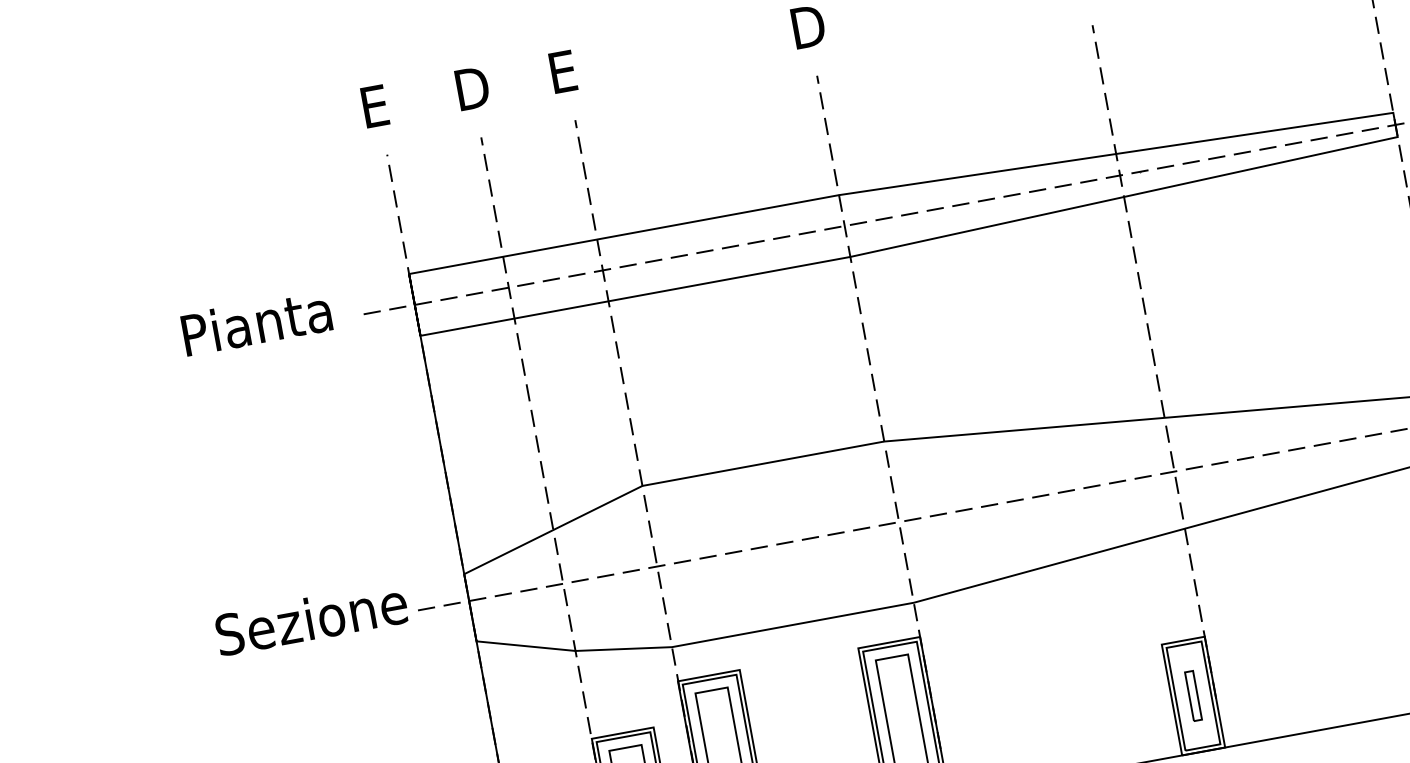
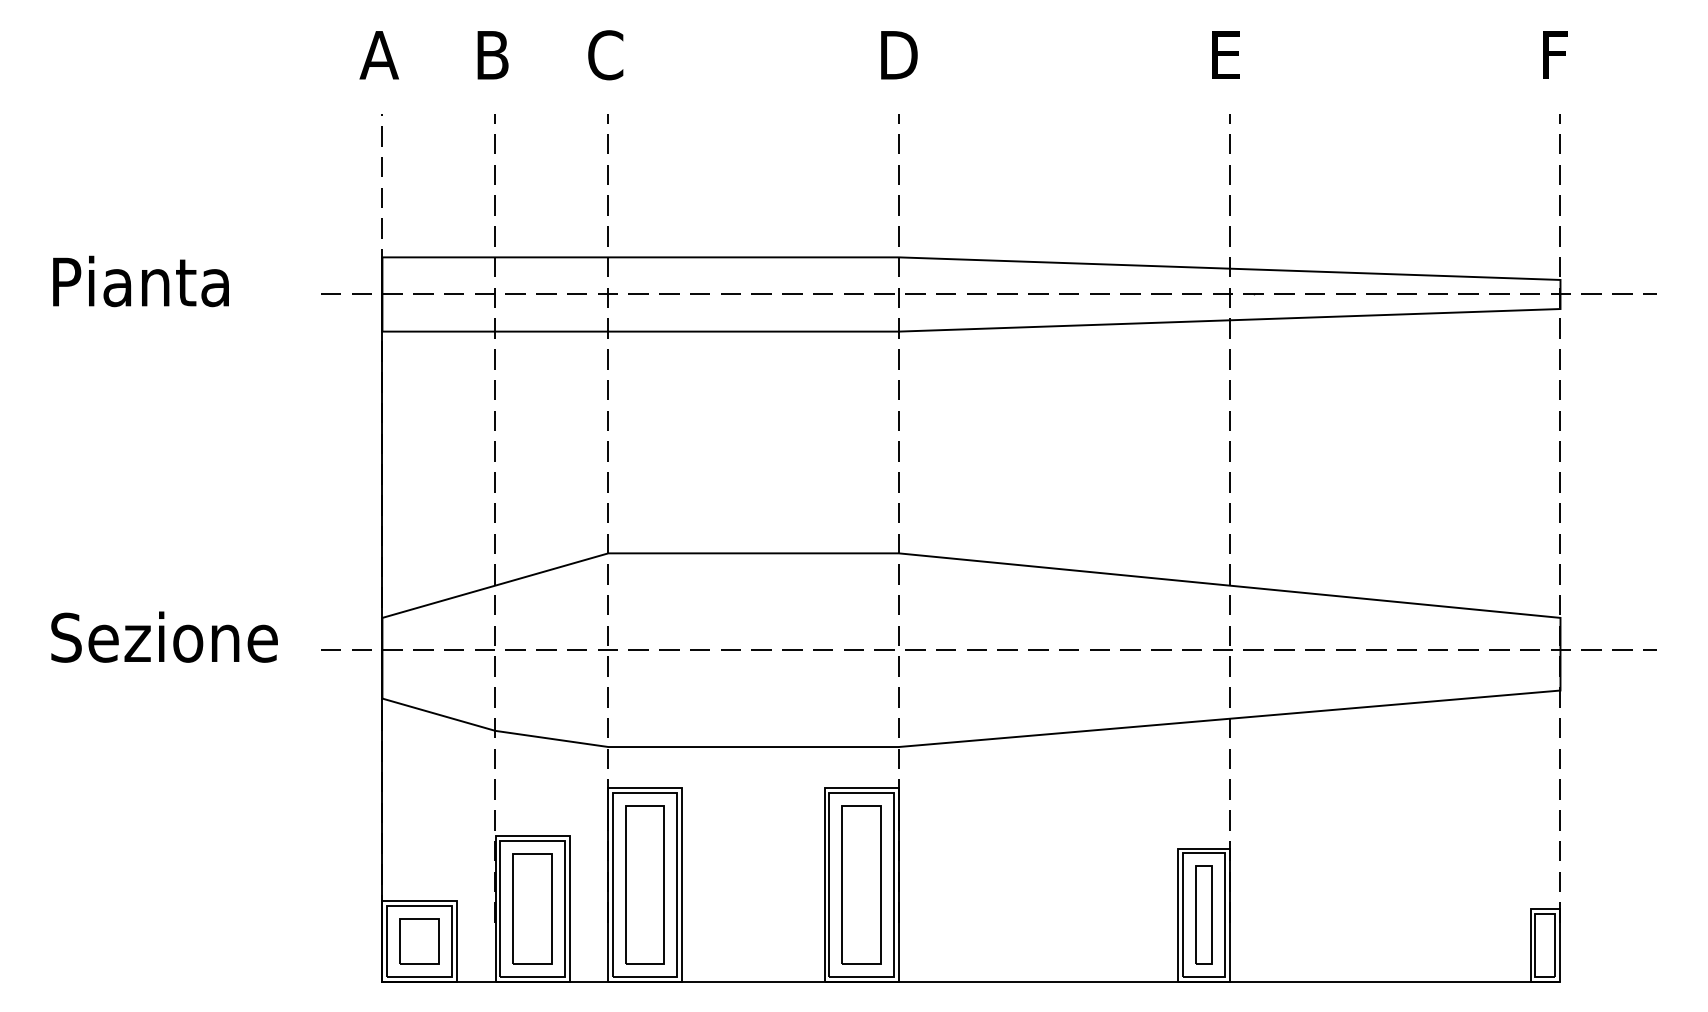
text: (563, 71) -> (605, 55), E -> C
text: (474, 88) -> (498, 55), D -> B
text: (375, 106) -> (379, 55), E -> A
text: (256, 322) -> (140, 281), moved
text: (311, 618) -> (164, 636), moved
part: (1193, 695) -> (1203, 914), size x1.67

